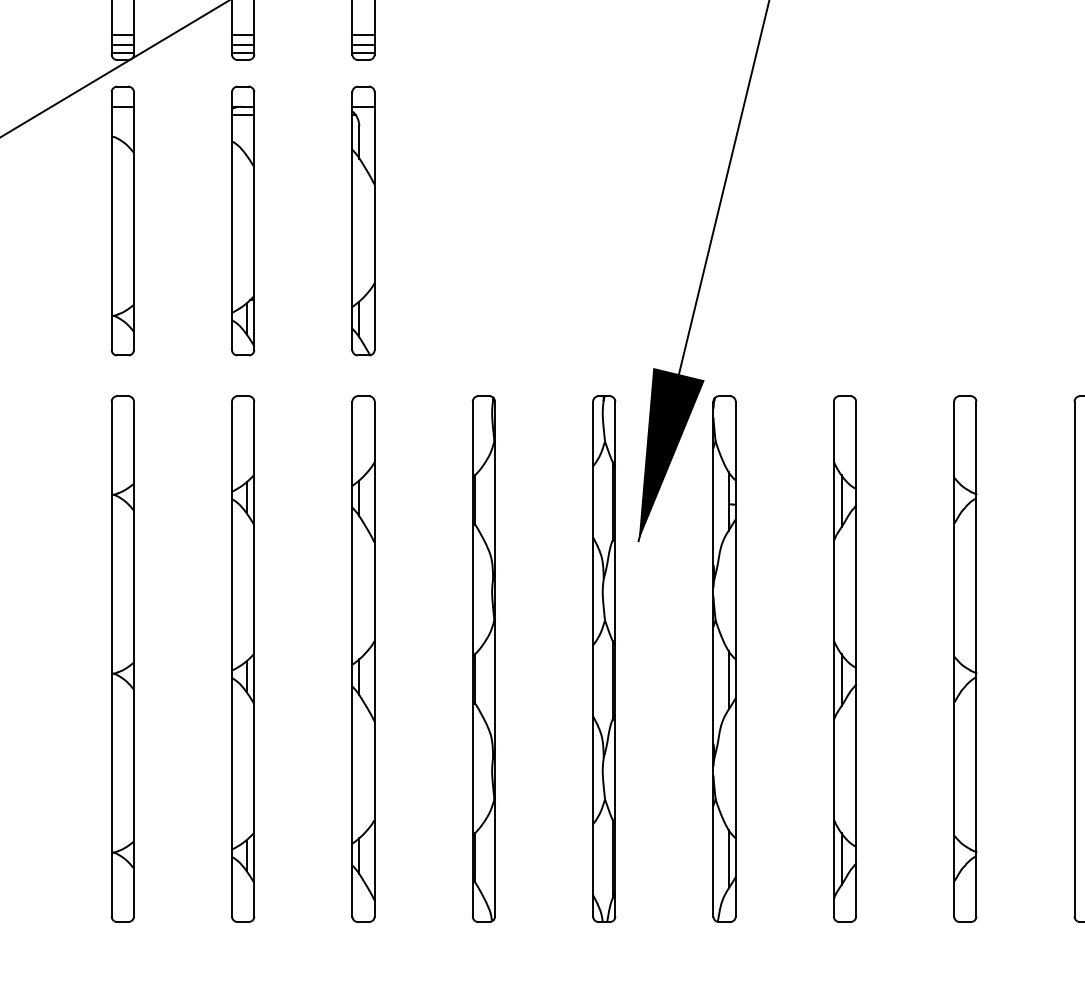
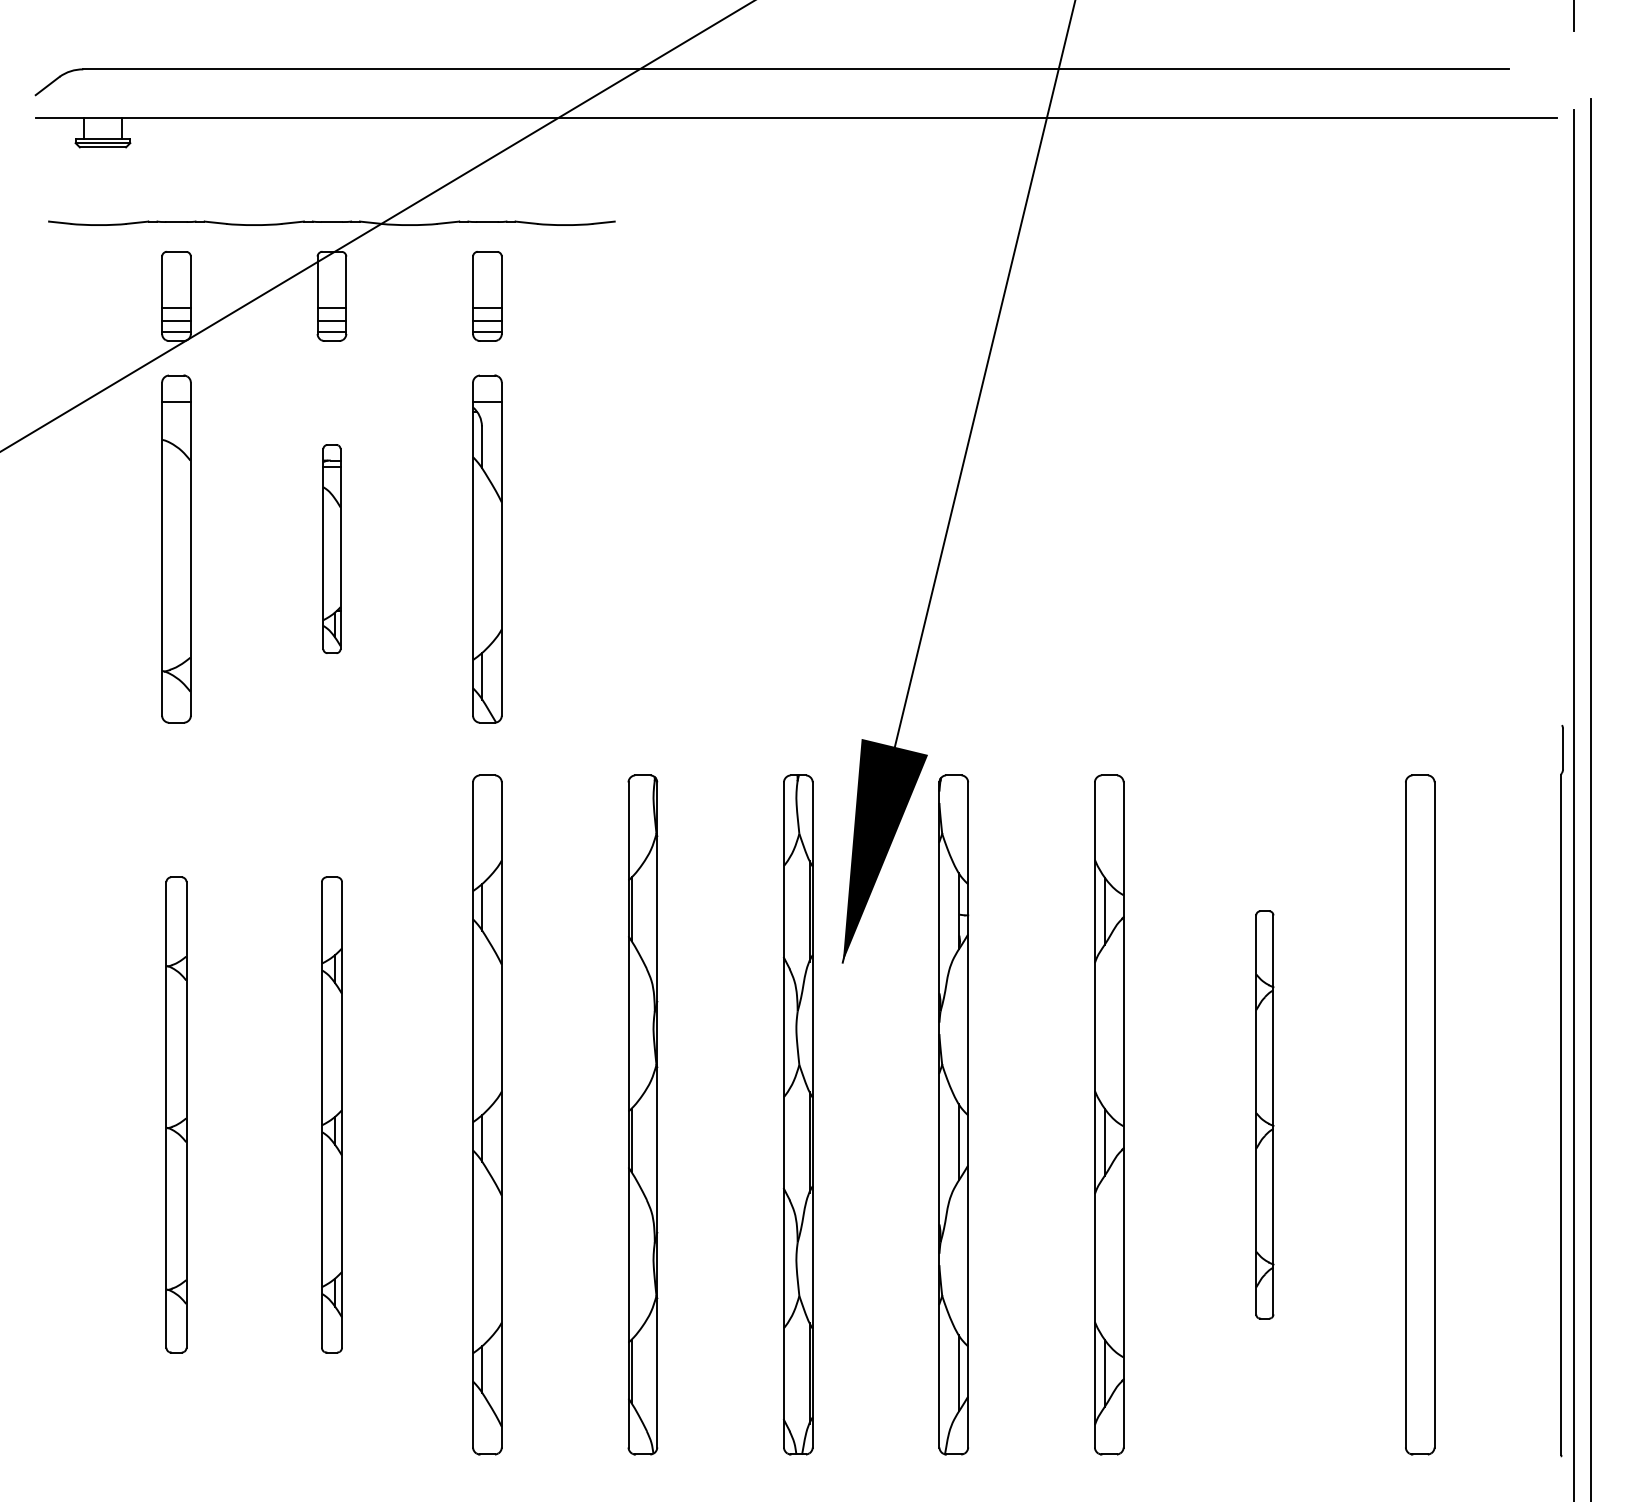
part: (242, 220) -> (331, 548), size x0.6
part: (122, 658) -> (176, 1114), size x0.7
part: (242, 658) -> (331, 1114), size x0.7
part: (965, 658) -> (1264, 1114), size x0.6

